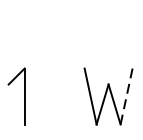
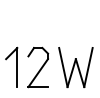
part: (55, 96) -> (38, 67), added
line: (126, 96) -> (88, 67), dashed -> solid

